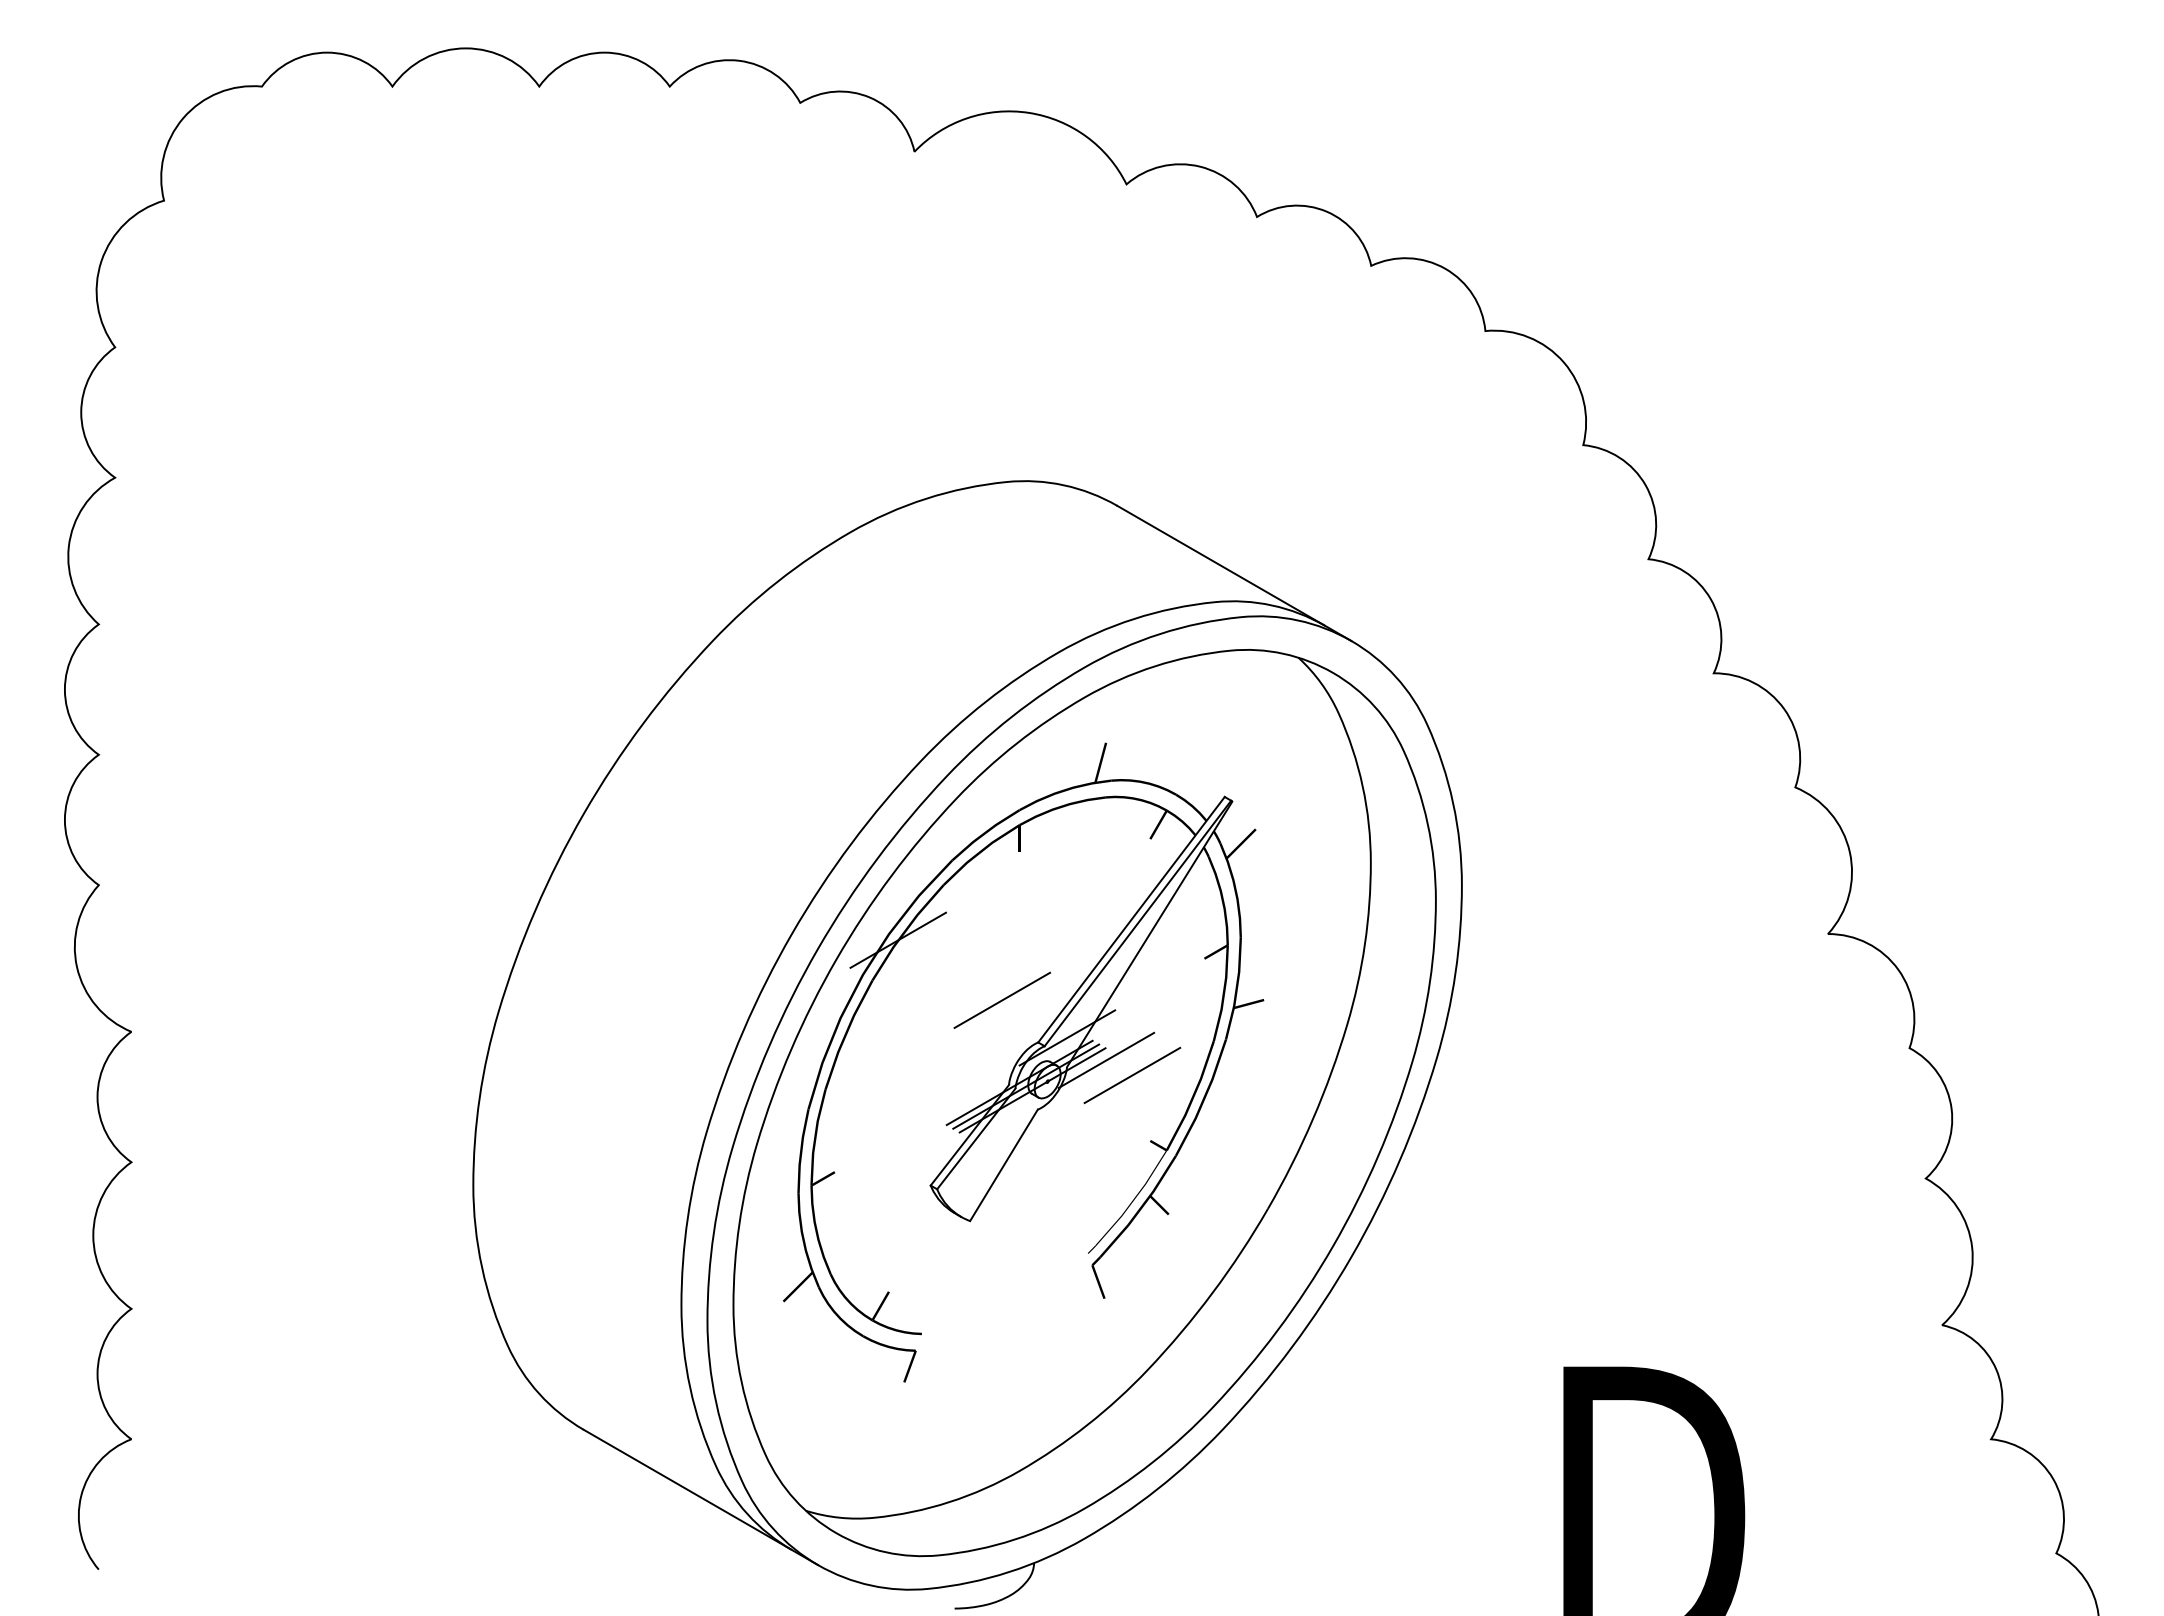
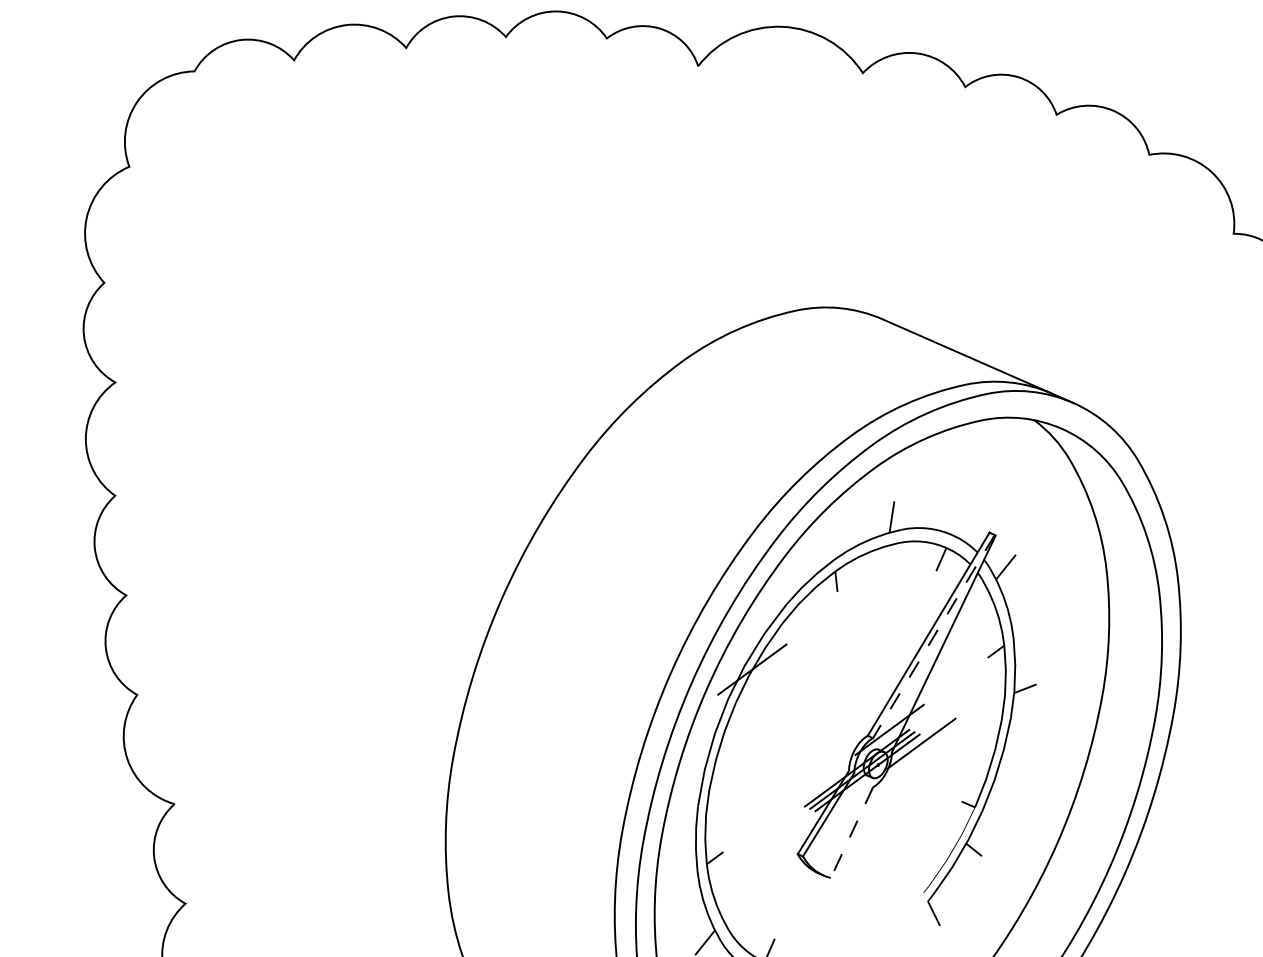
line: (1137, 923) -> (933, 636), solid -> dashed
line: (1002, 999) -> (836, 706), removed
line: (1132, 1075) -> (942, 753), removed
line: (1003, 1165) -> (851, 832), solid -> dashed

